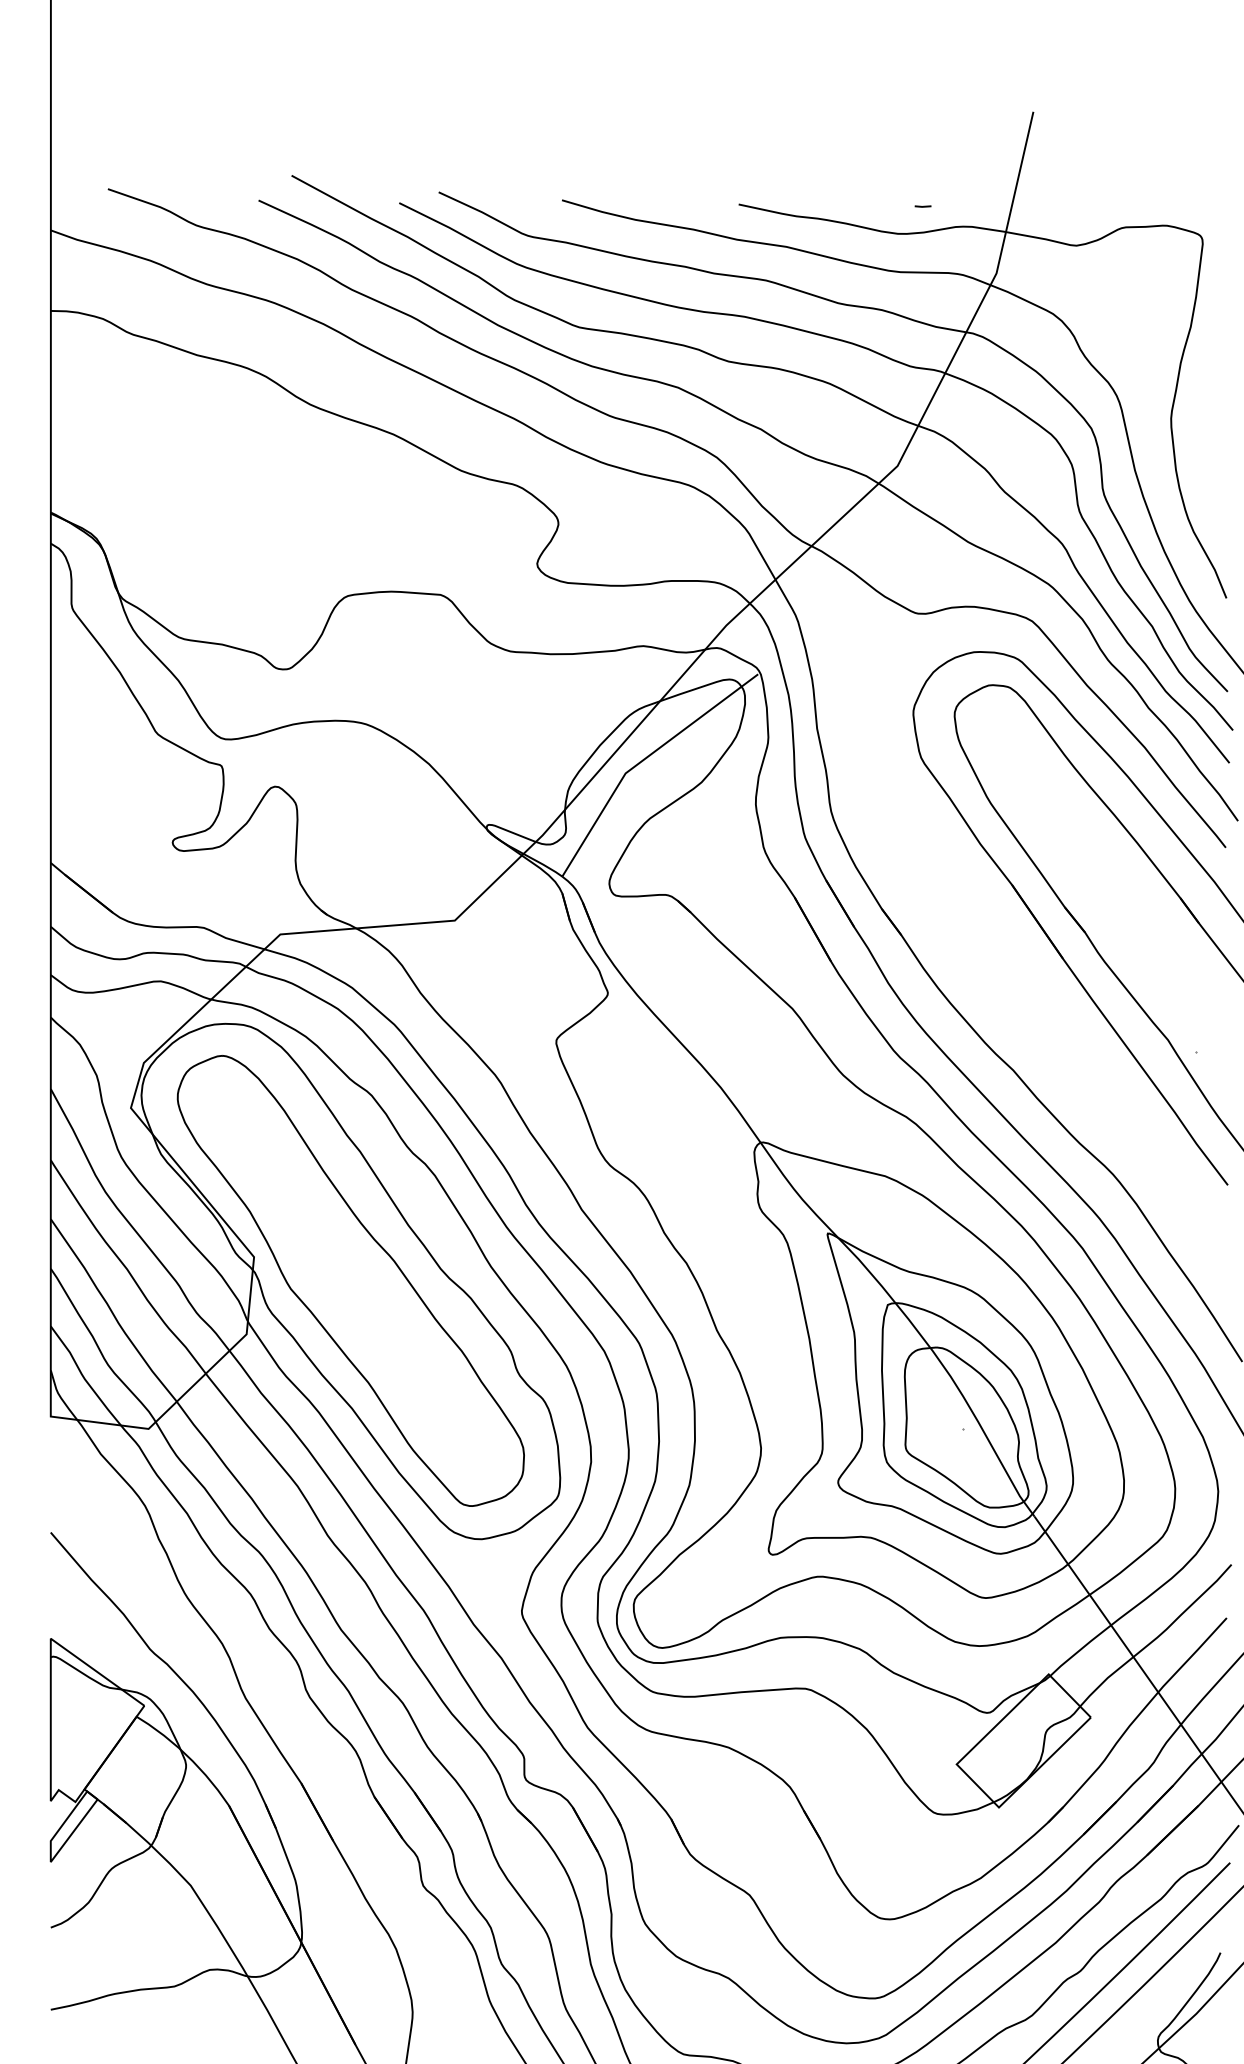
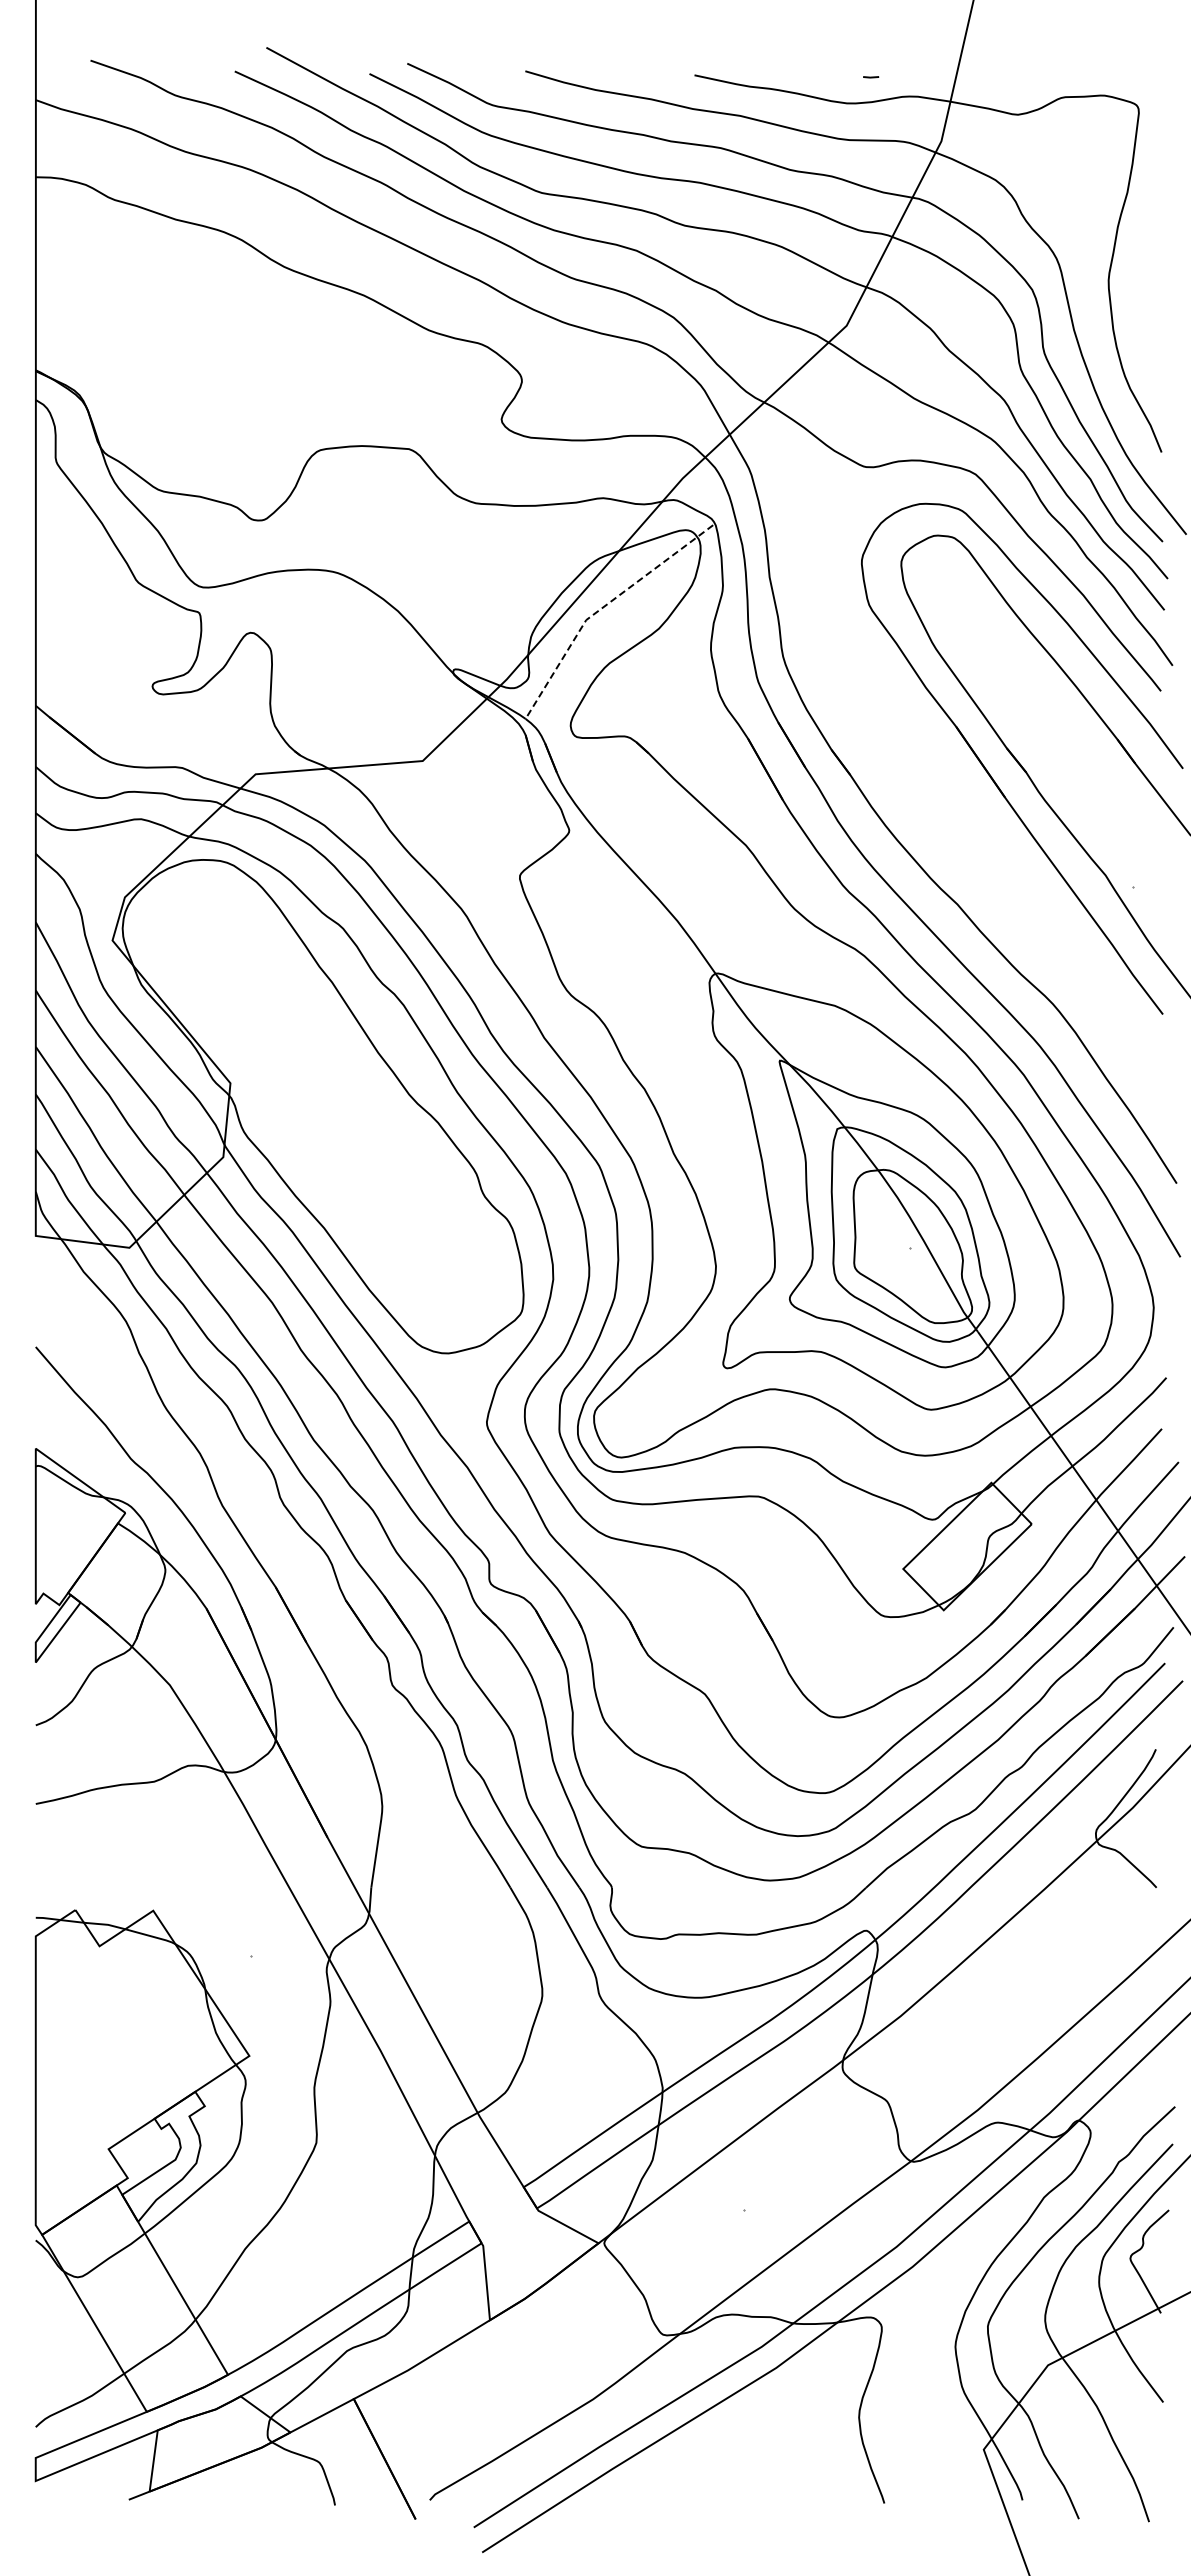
line: (643, 760) -> (603, 607), solid -> dashed
part: (350, 1280) -> (322, 1105), removed

